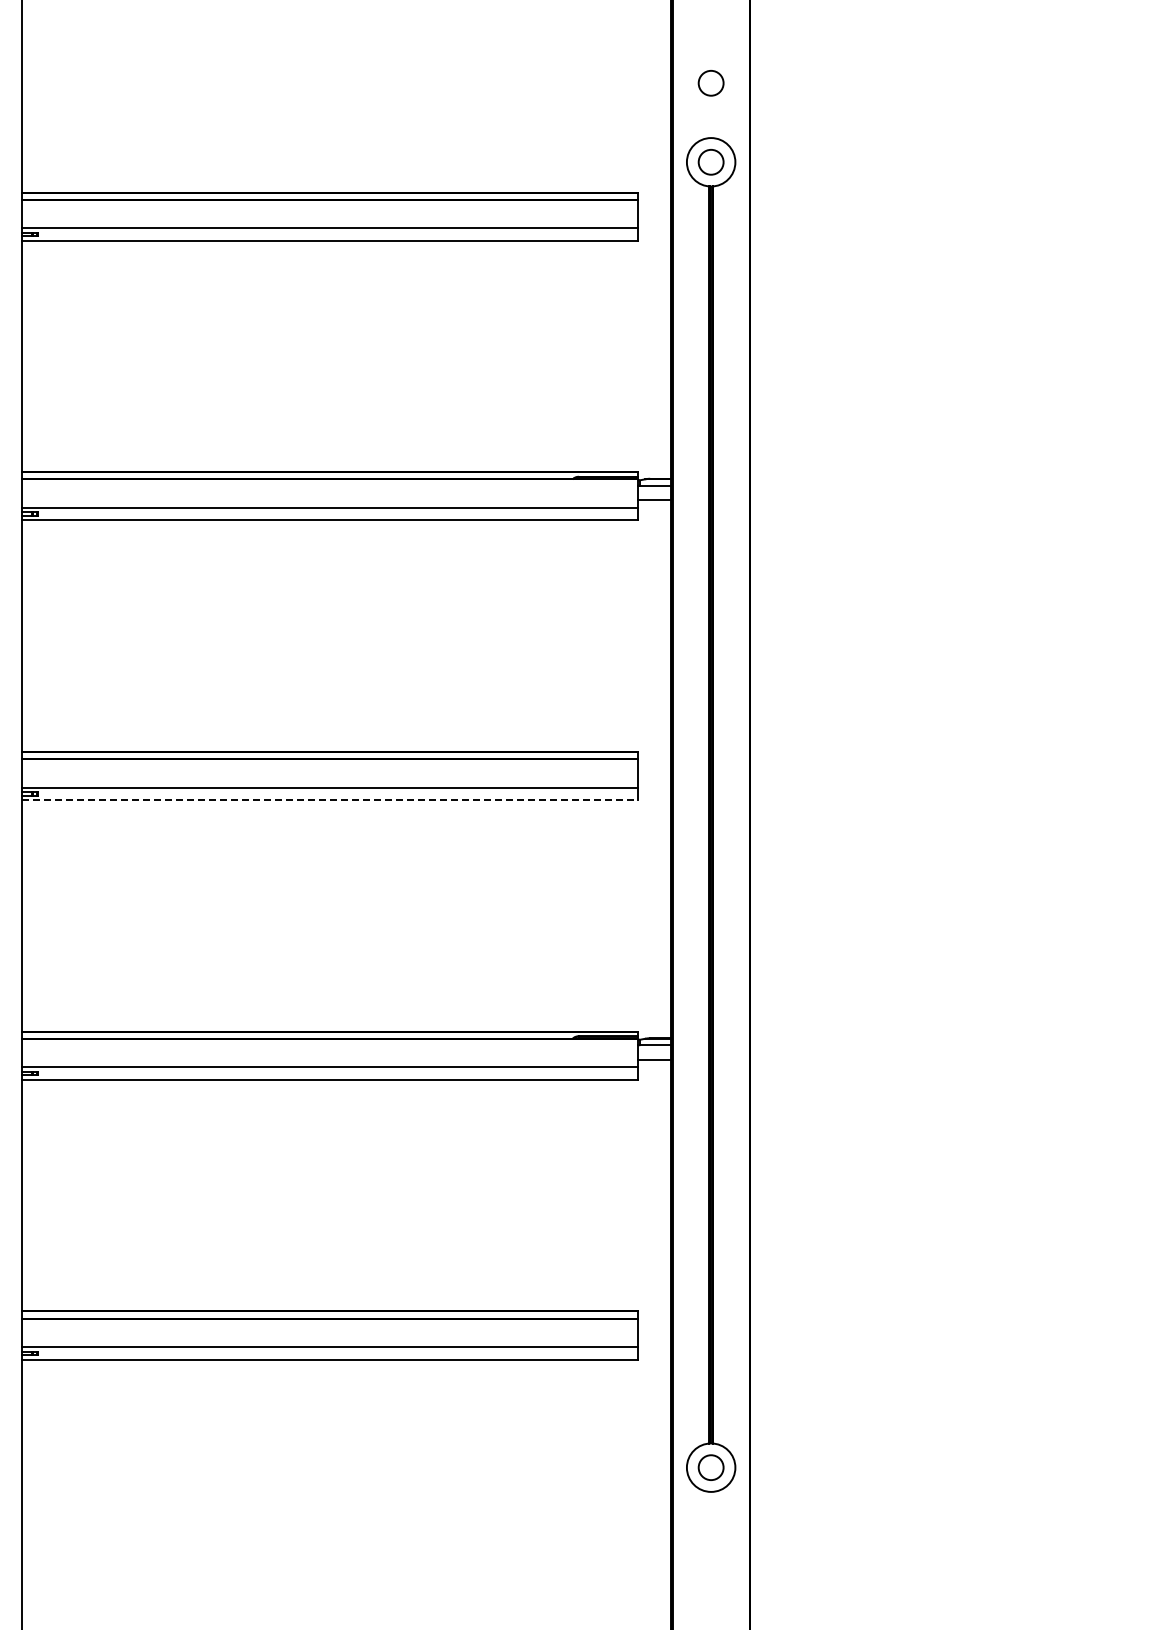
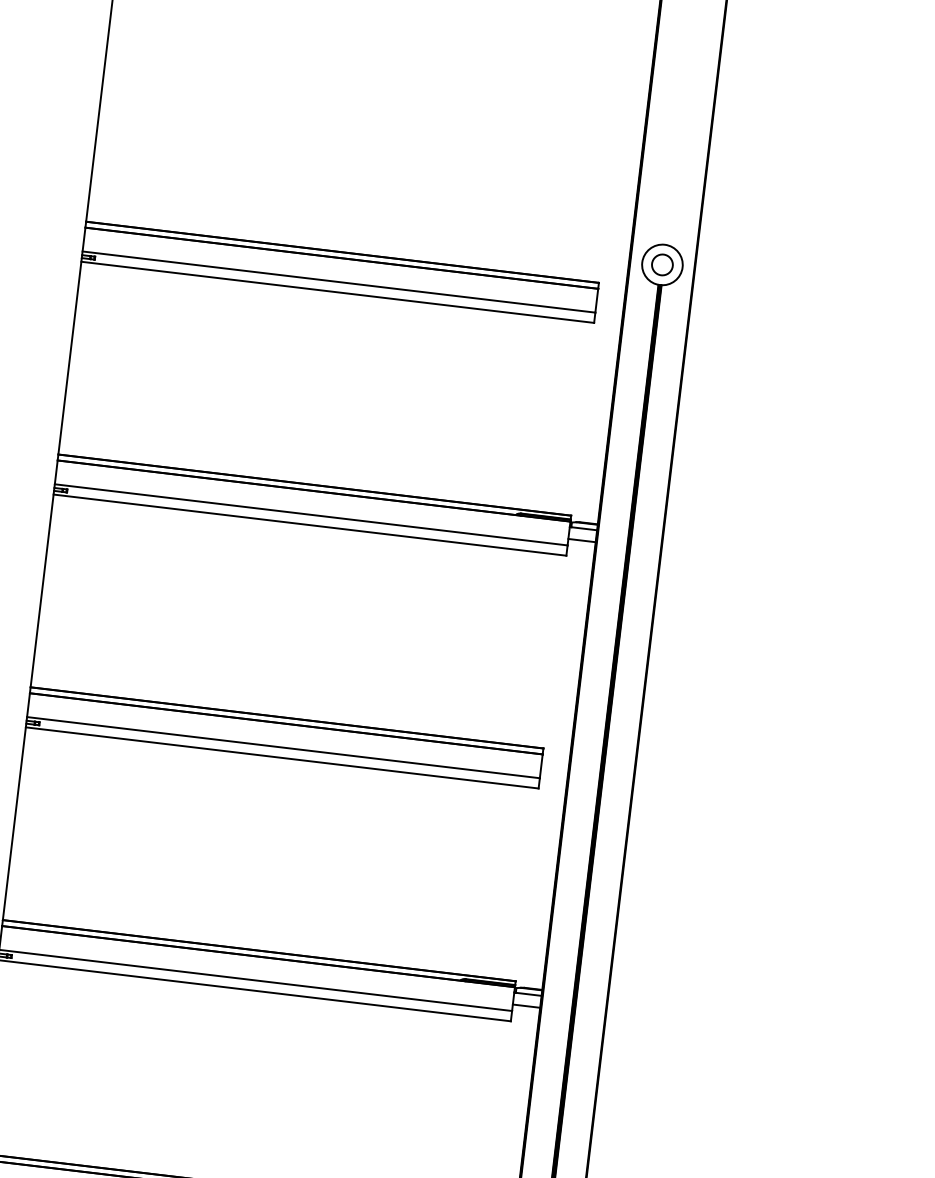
circle: (710, 83) -> (669, 199), removed
line: (330, 800) -> (282, 758), dashed -> solid

